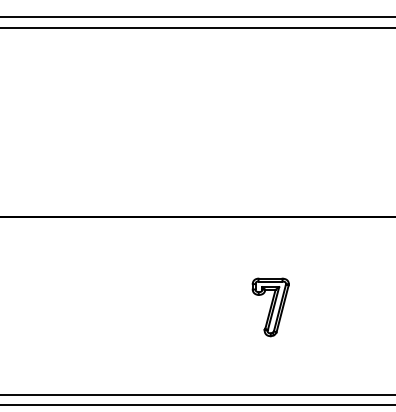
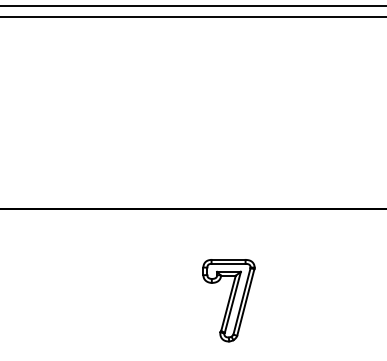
part: (270, 307) -> (228, 300), size x1.4

